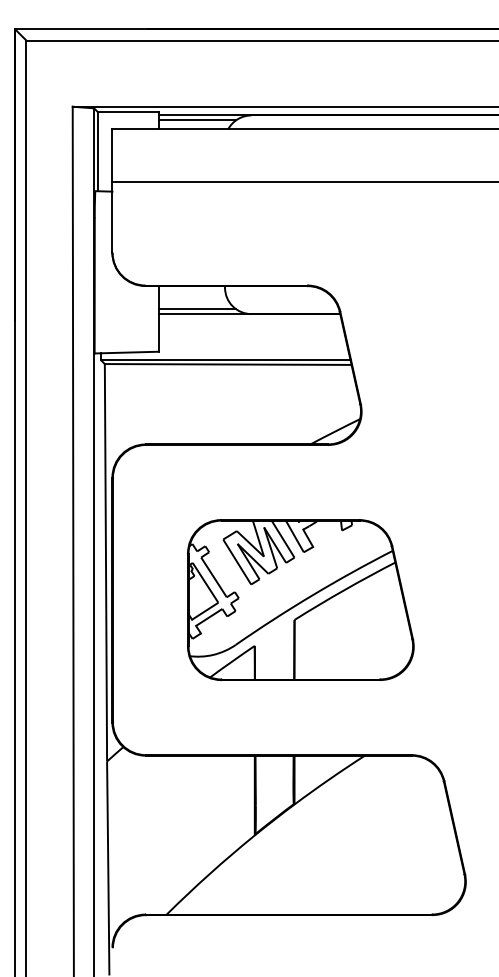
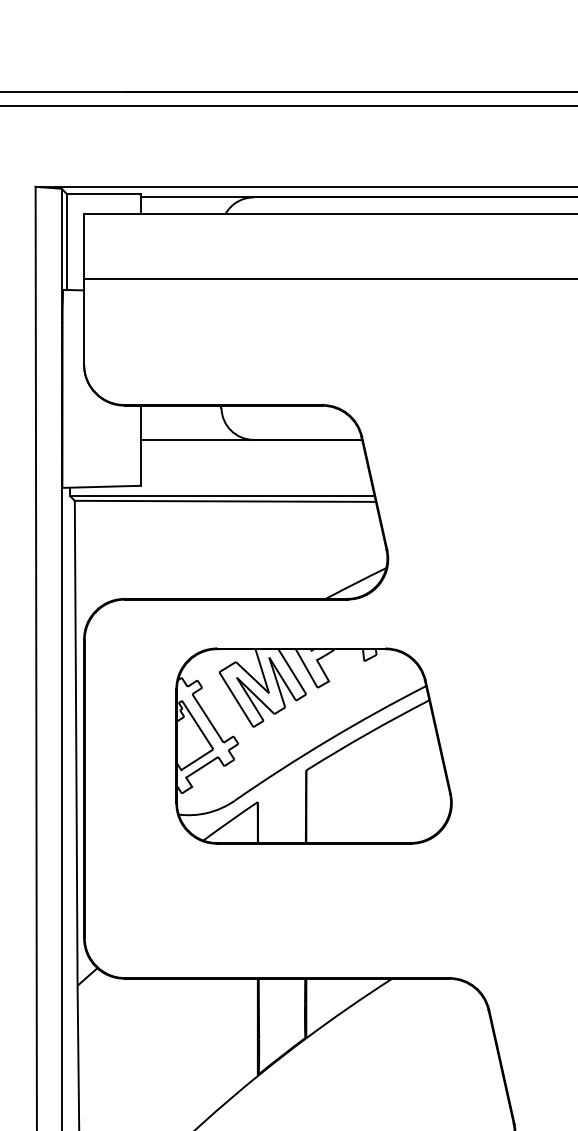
line: (197, 120) -> (187, 203), removed
line: (197, 309) -> (187, 434), removed
part: (300, 600) -> (313, 746), moved

